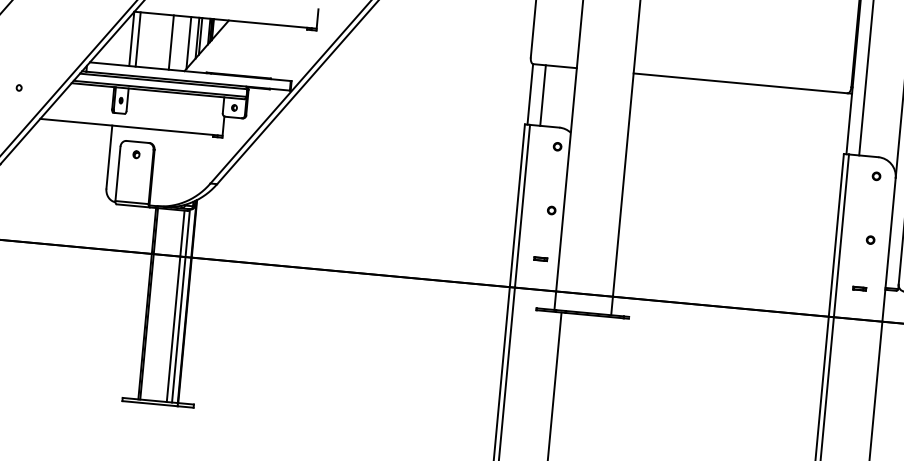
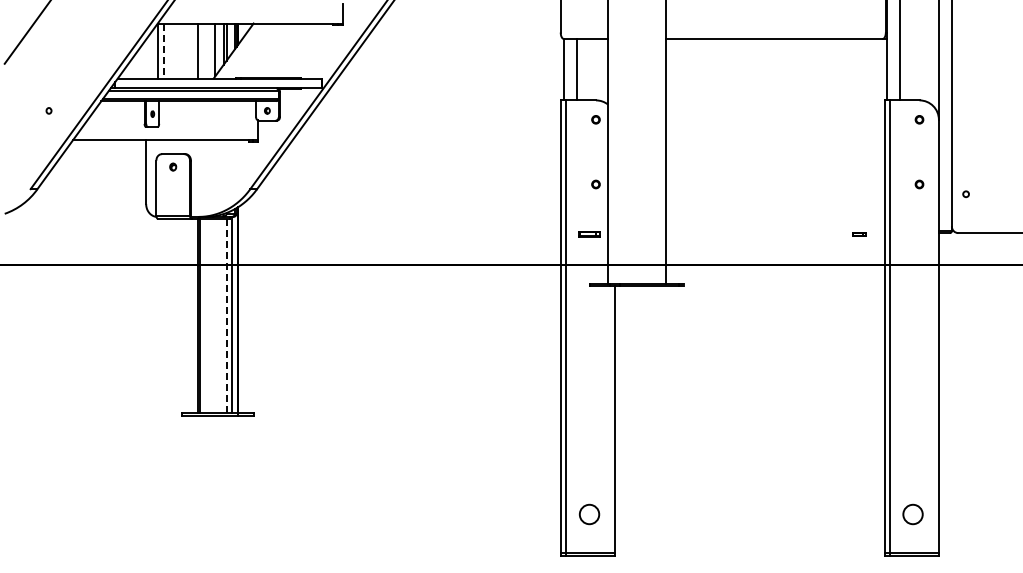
line: (138, 39) -> (164, 51), solid -> dashed
part: (540, 259) -> (589, 234), size x1.6
part: (860, 288) -> (859, 234), moved
line: (175, 305) -> (226, 315), solid -> dashed

